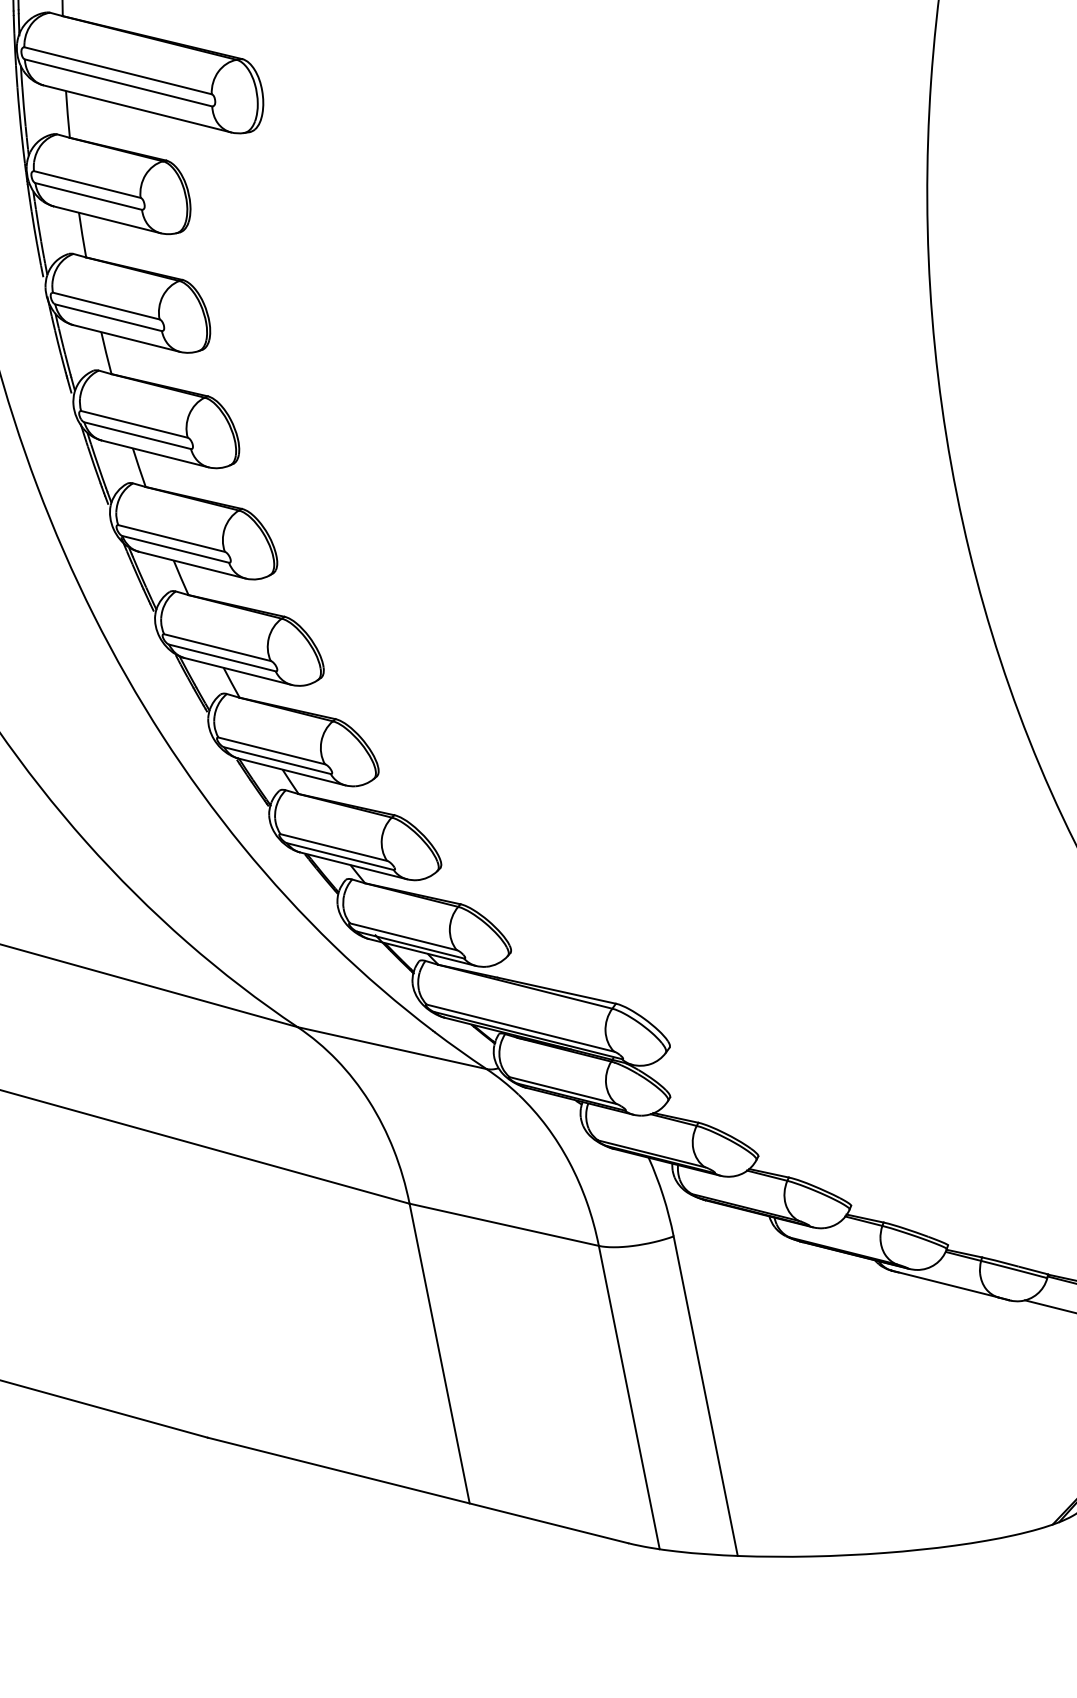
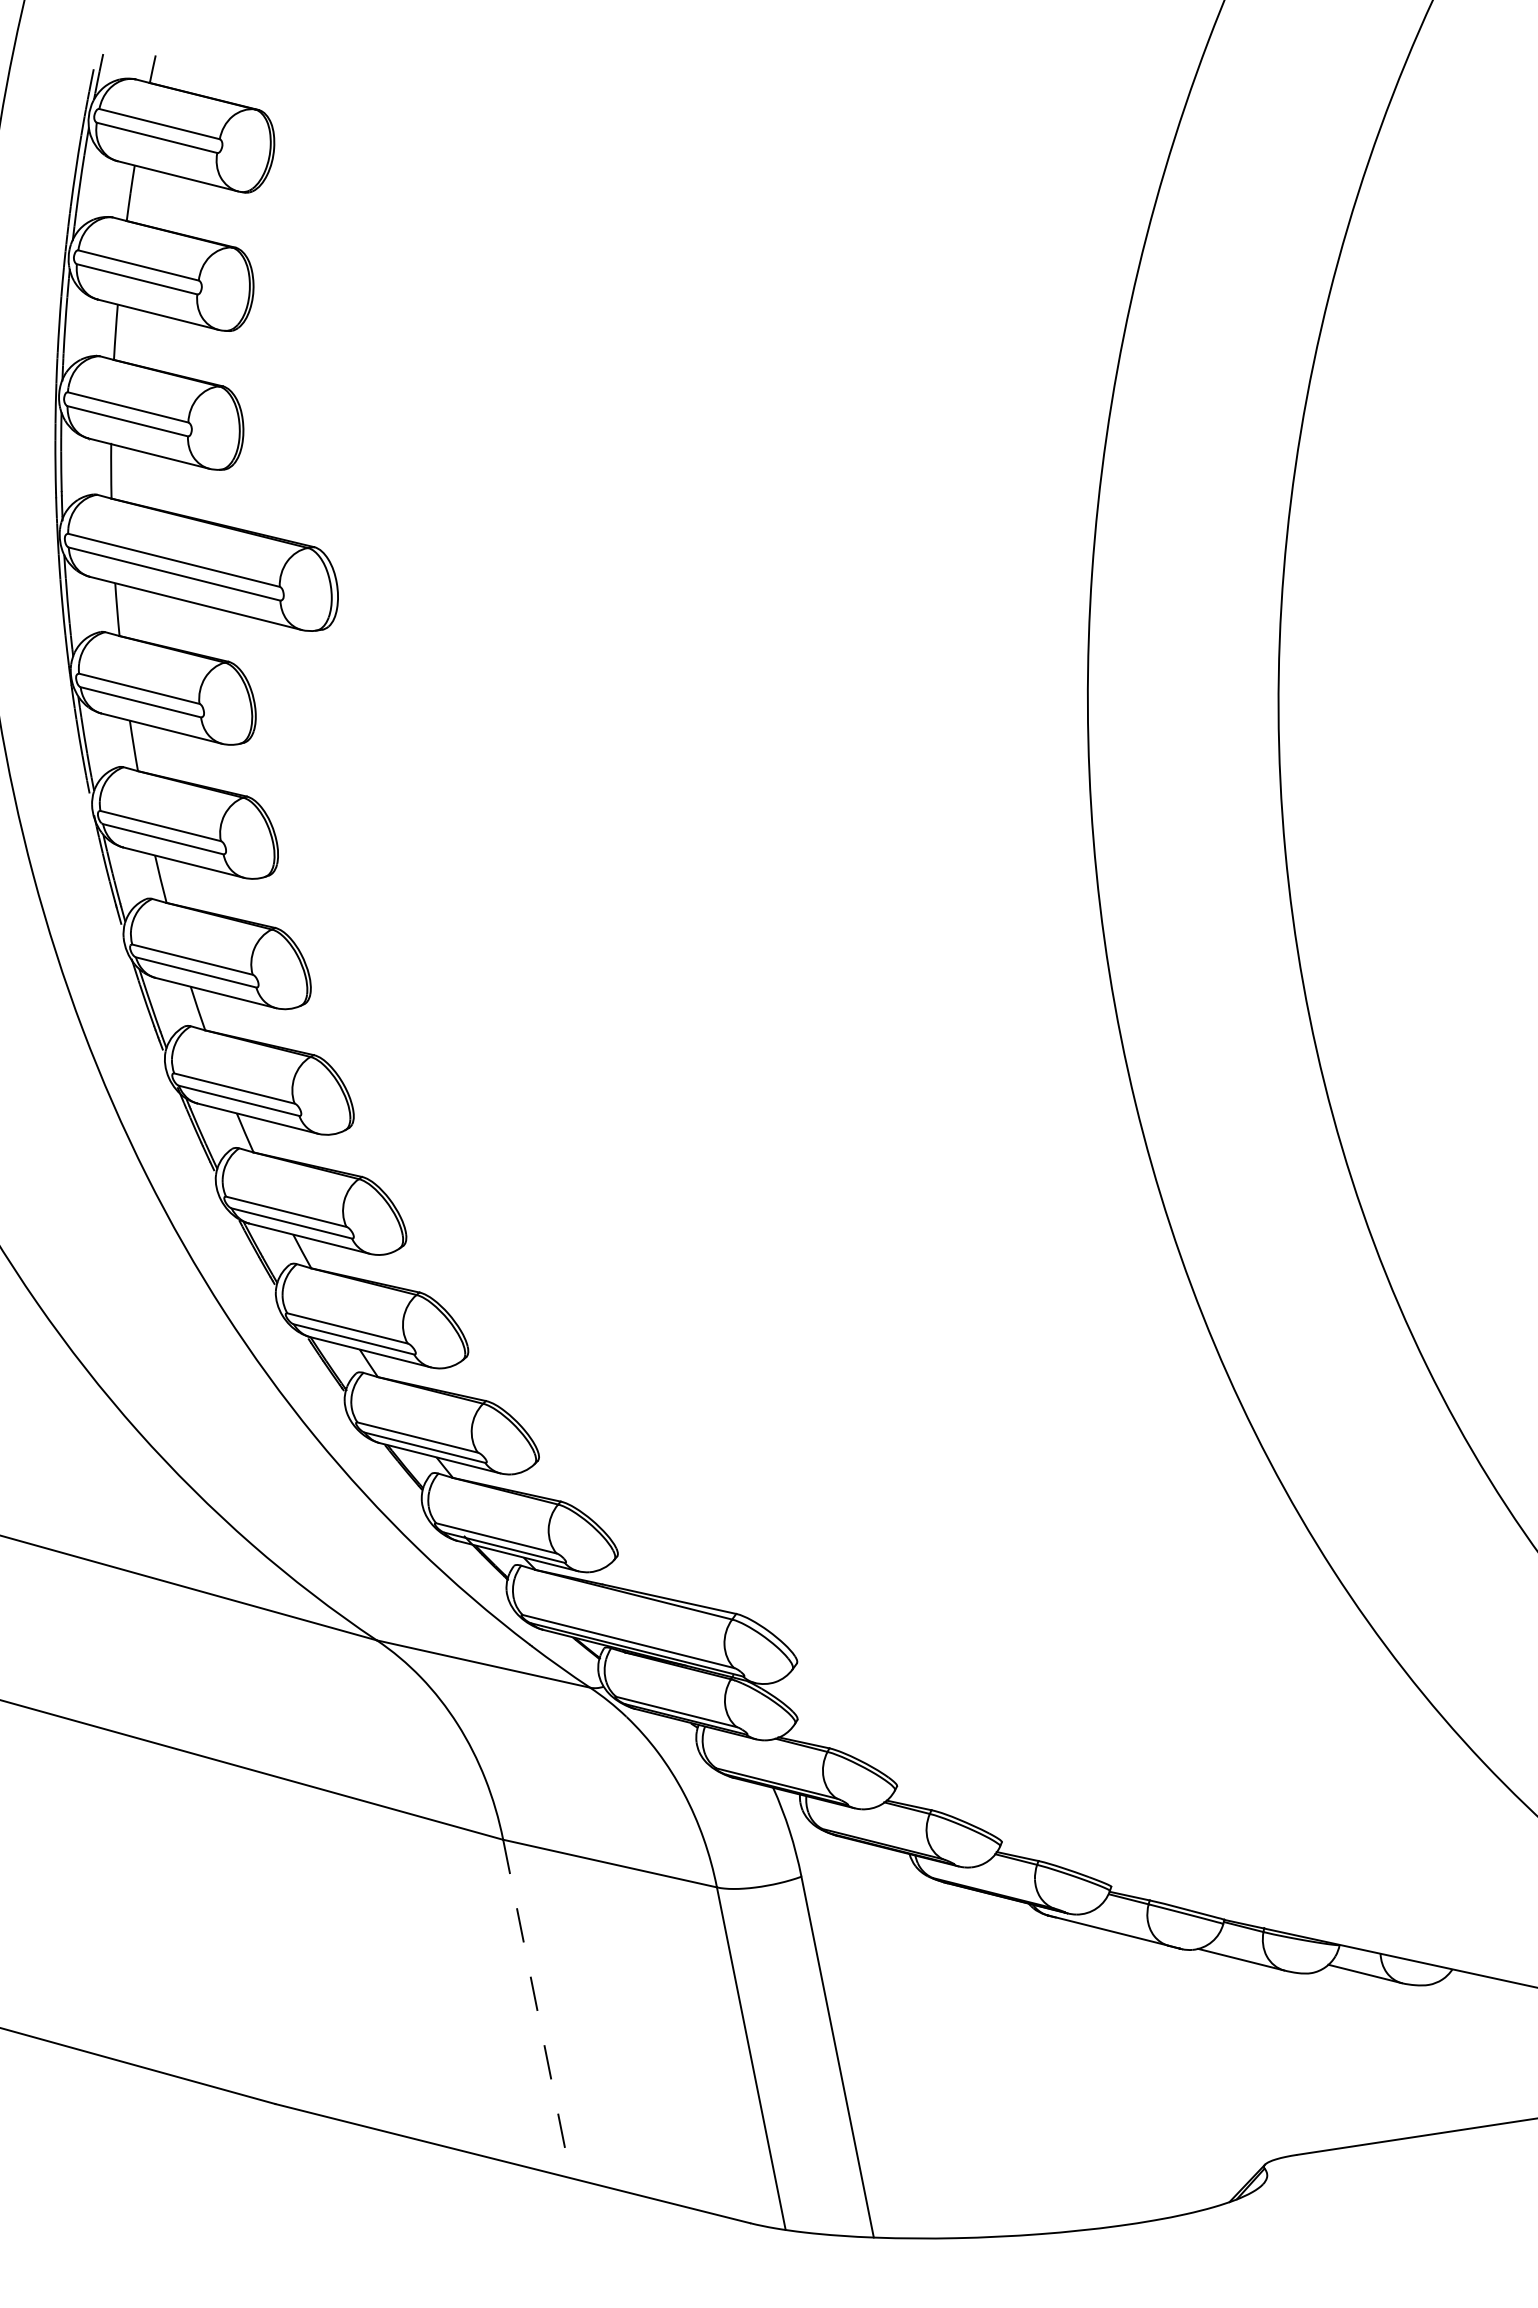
line: (439, 1354) -> (537, 2009), solid -> dashed

